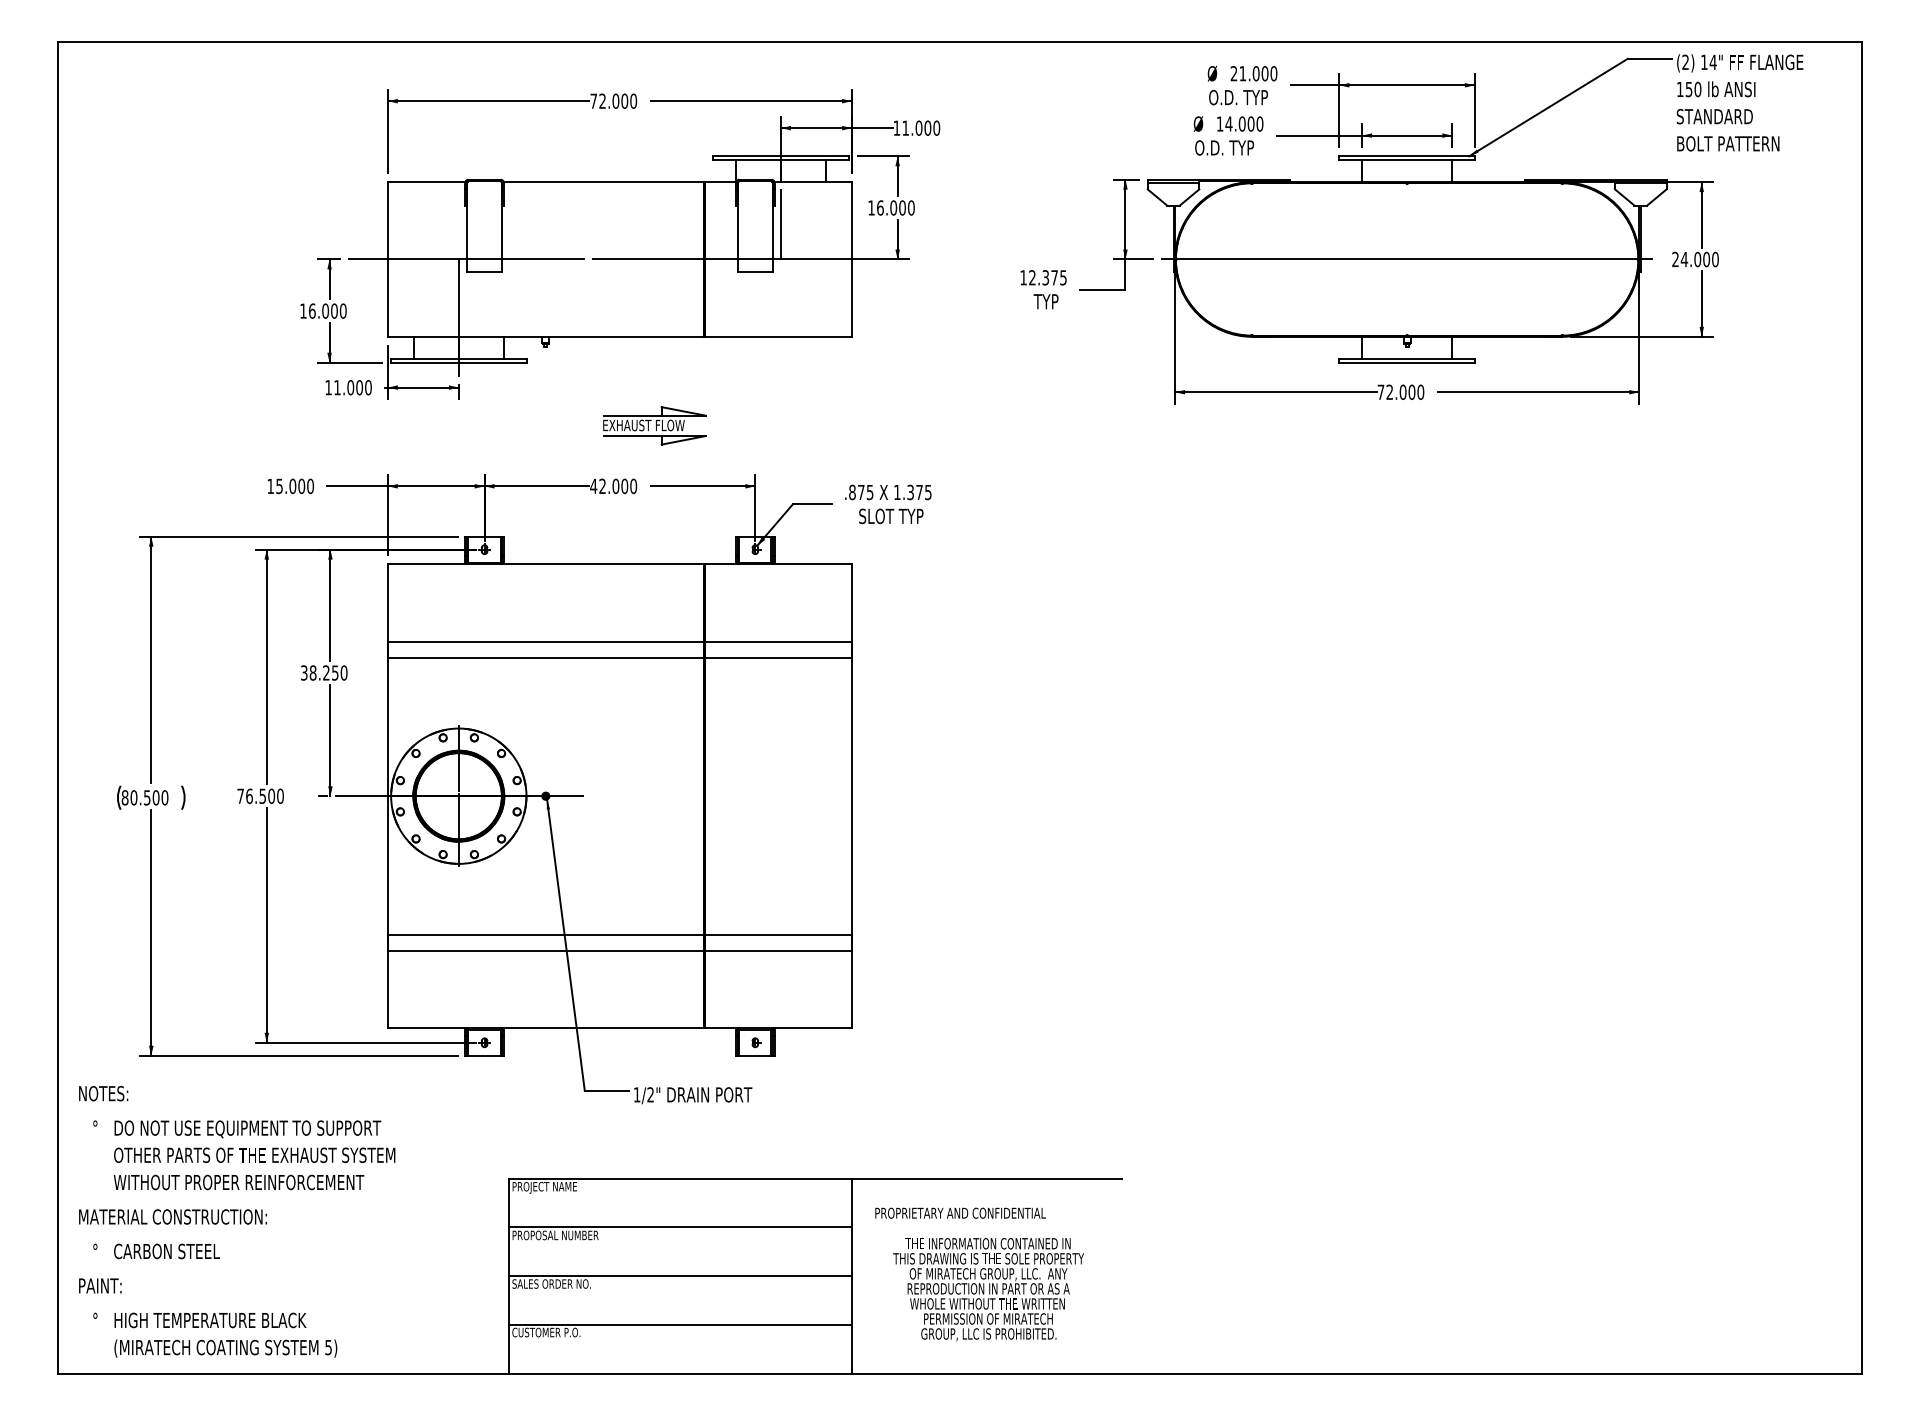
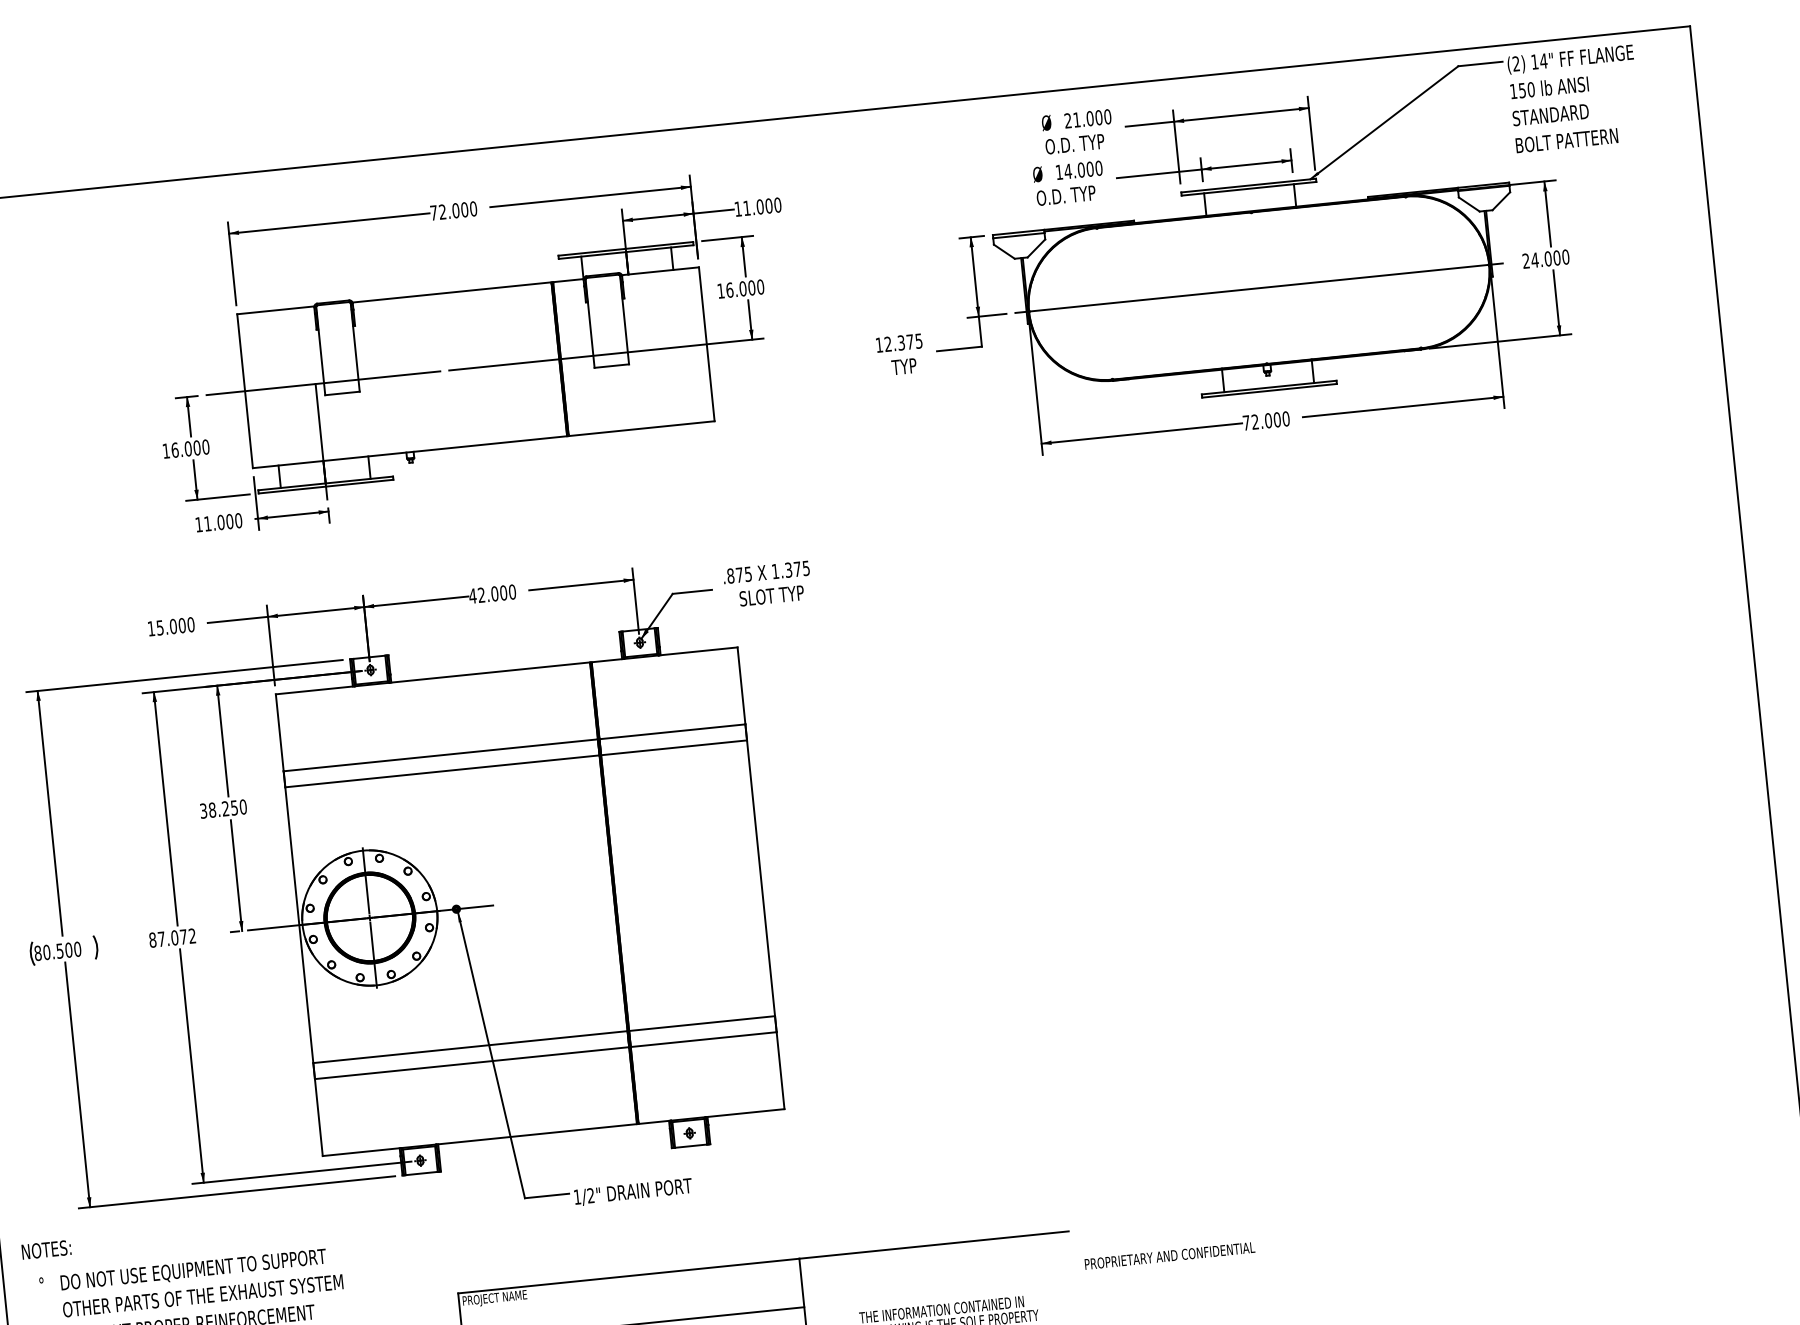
line: (781, 224) -> (633, 316), removed
part: (654, 425) -> (527, 529), removed
text: (260, 795) -> (172, 937), 76.500 -> 87.072
text: (960, 1212) -> (1169, 1255), moved

